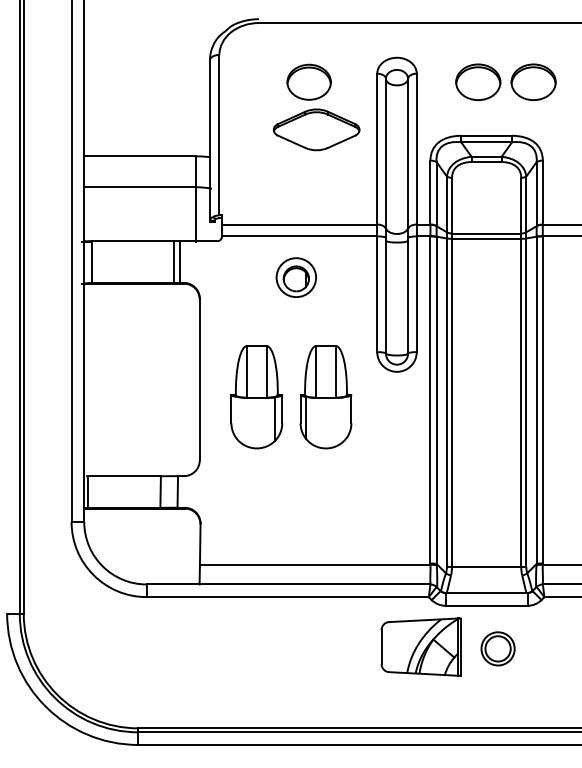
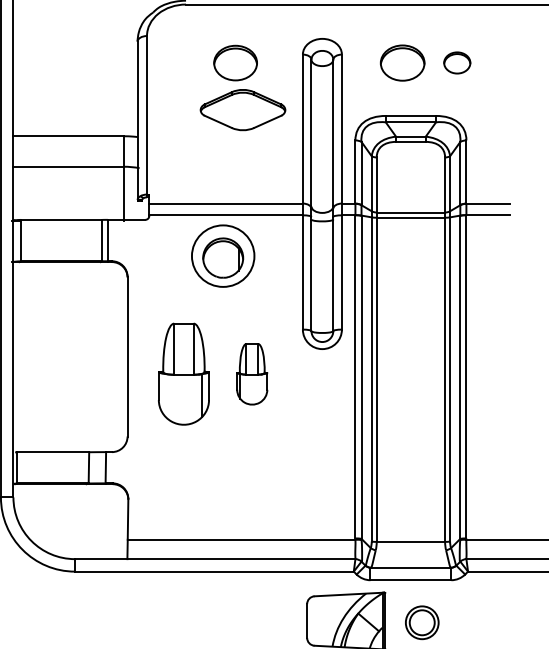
part: (533, 81) -> (457, 62), size x0.6
part: (295, 277) -> (222, 255), size x1.6
part: (325, 397) -> (251, 374), size x0.6

